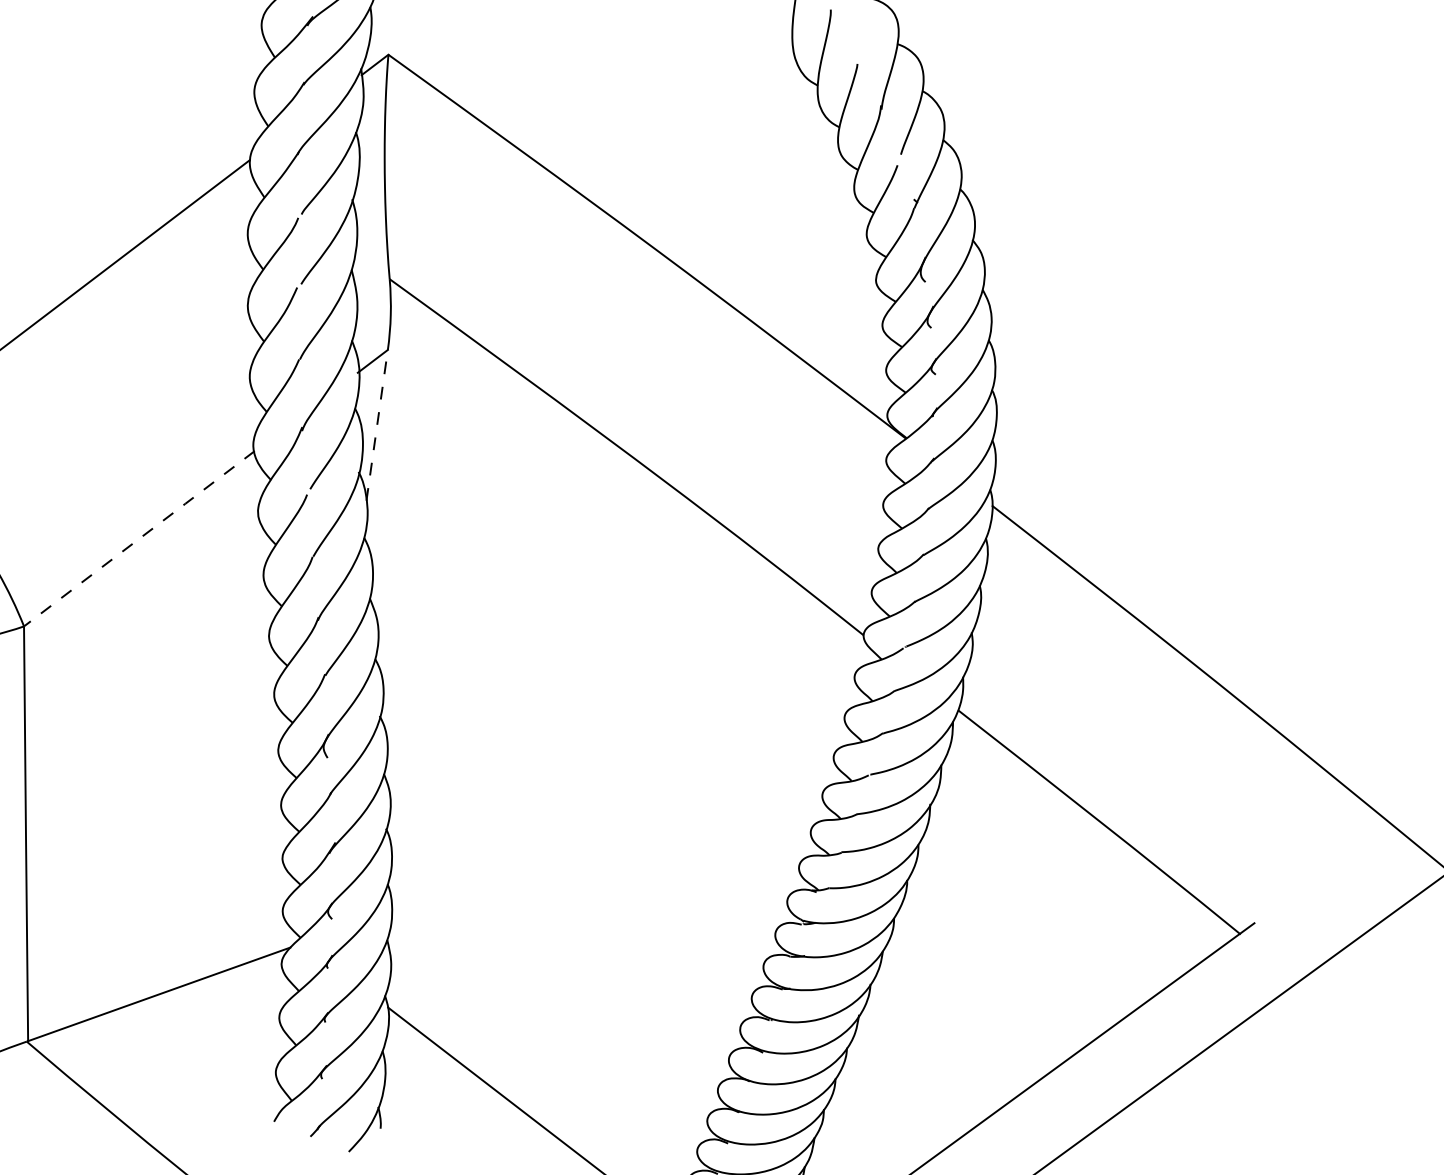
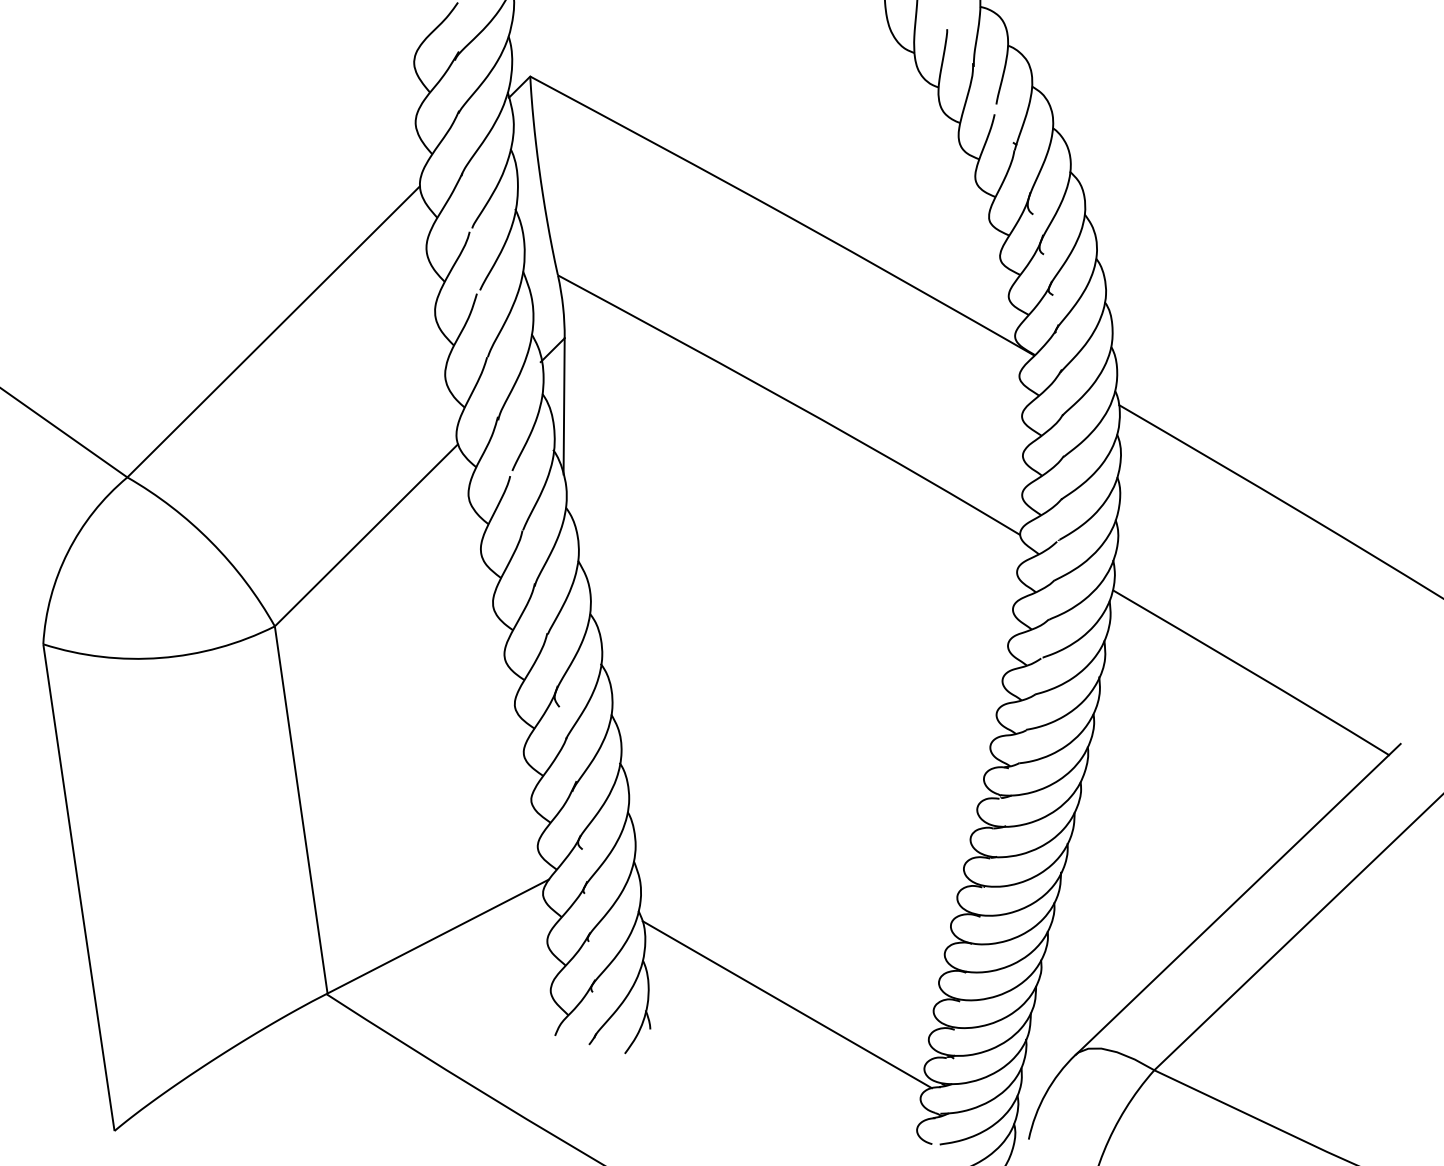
line: (377, 424) -> (564, 405), dashed -> solid
line: (139, 539) -> (366, 535), dashed -> solid

